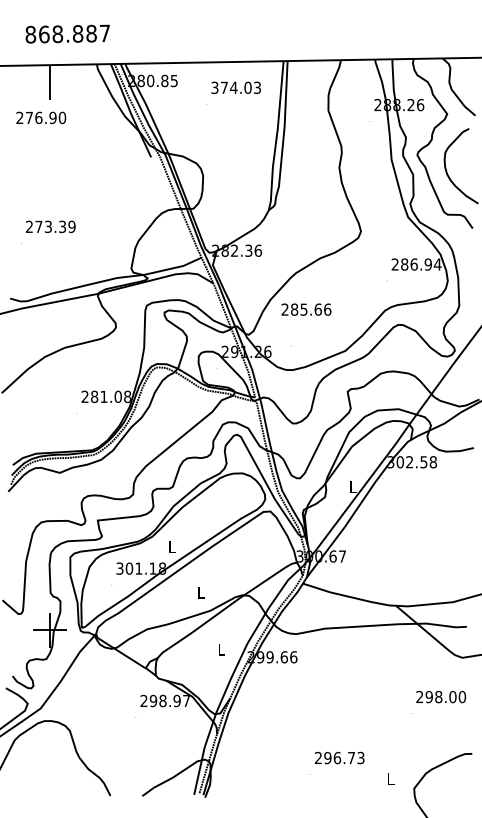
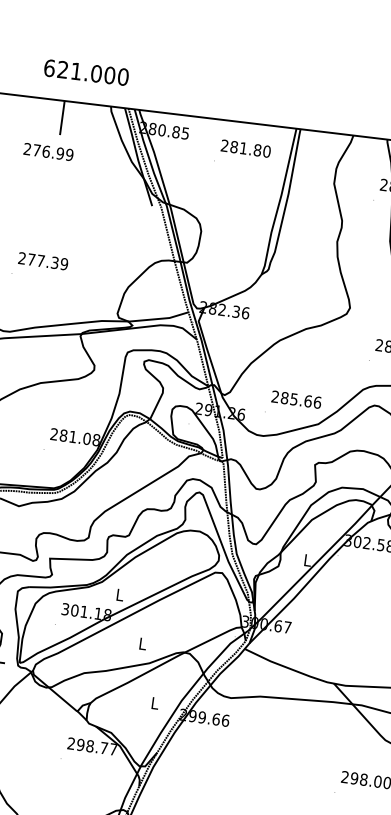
text: (67, 33) -> (86, 71), 868.887 -> 621.000
text: (236, 87) -> (246, 148), 374.03 -> 281.80
text: (61, 118) -> (68, 155), 276.90 -> 276.99
text: (47, 226) -> (40, 260), 273.39 -> 277.39
text: (306, 309) -> (296, 399), moved
text: (176, 700) -> (103, 747), 298.97 -> 298.77

